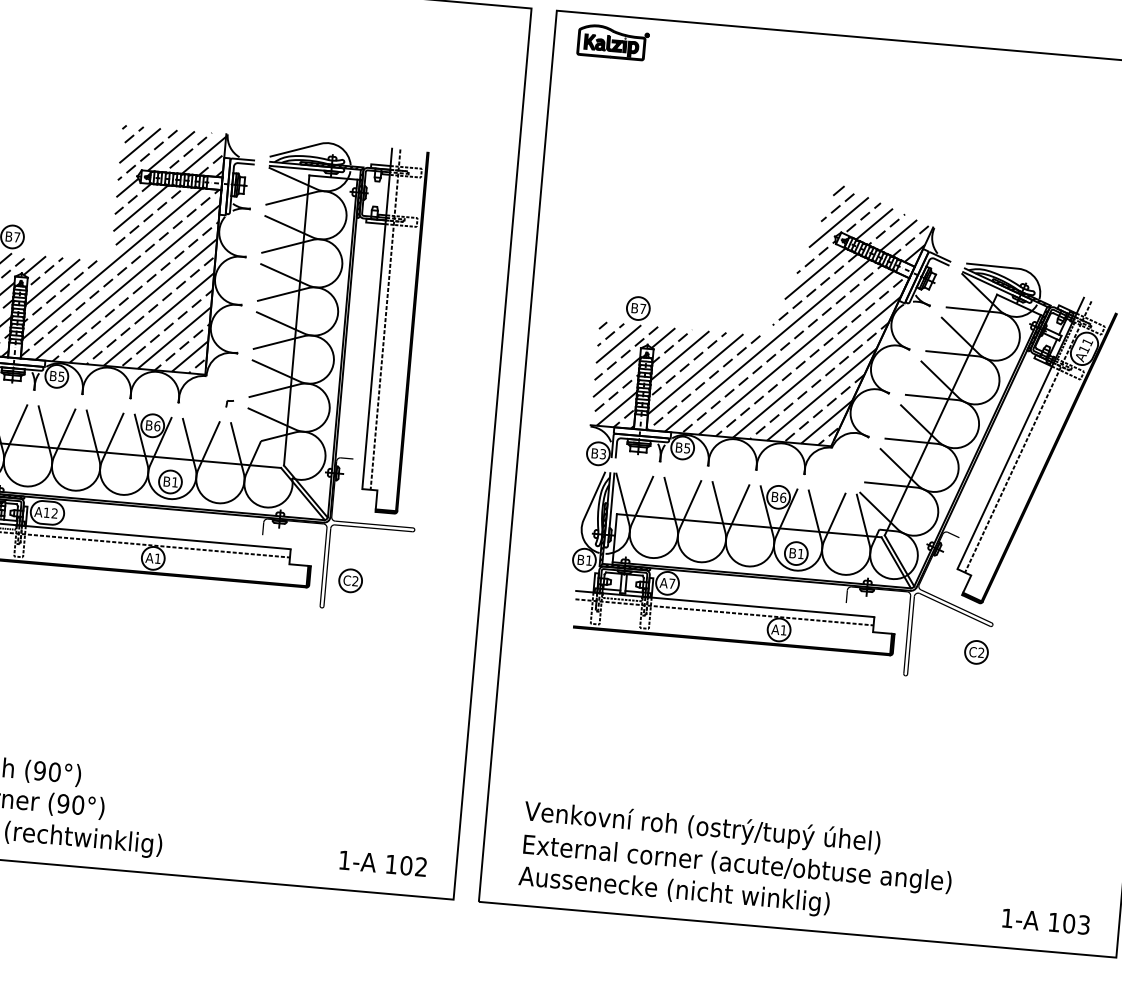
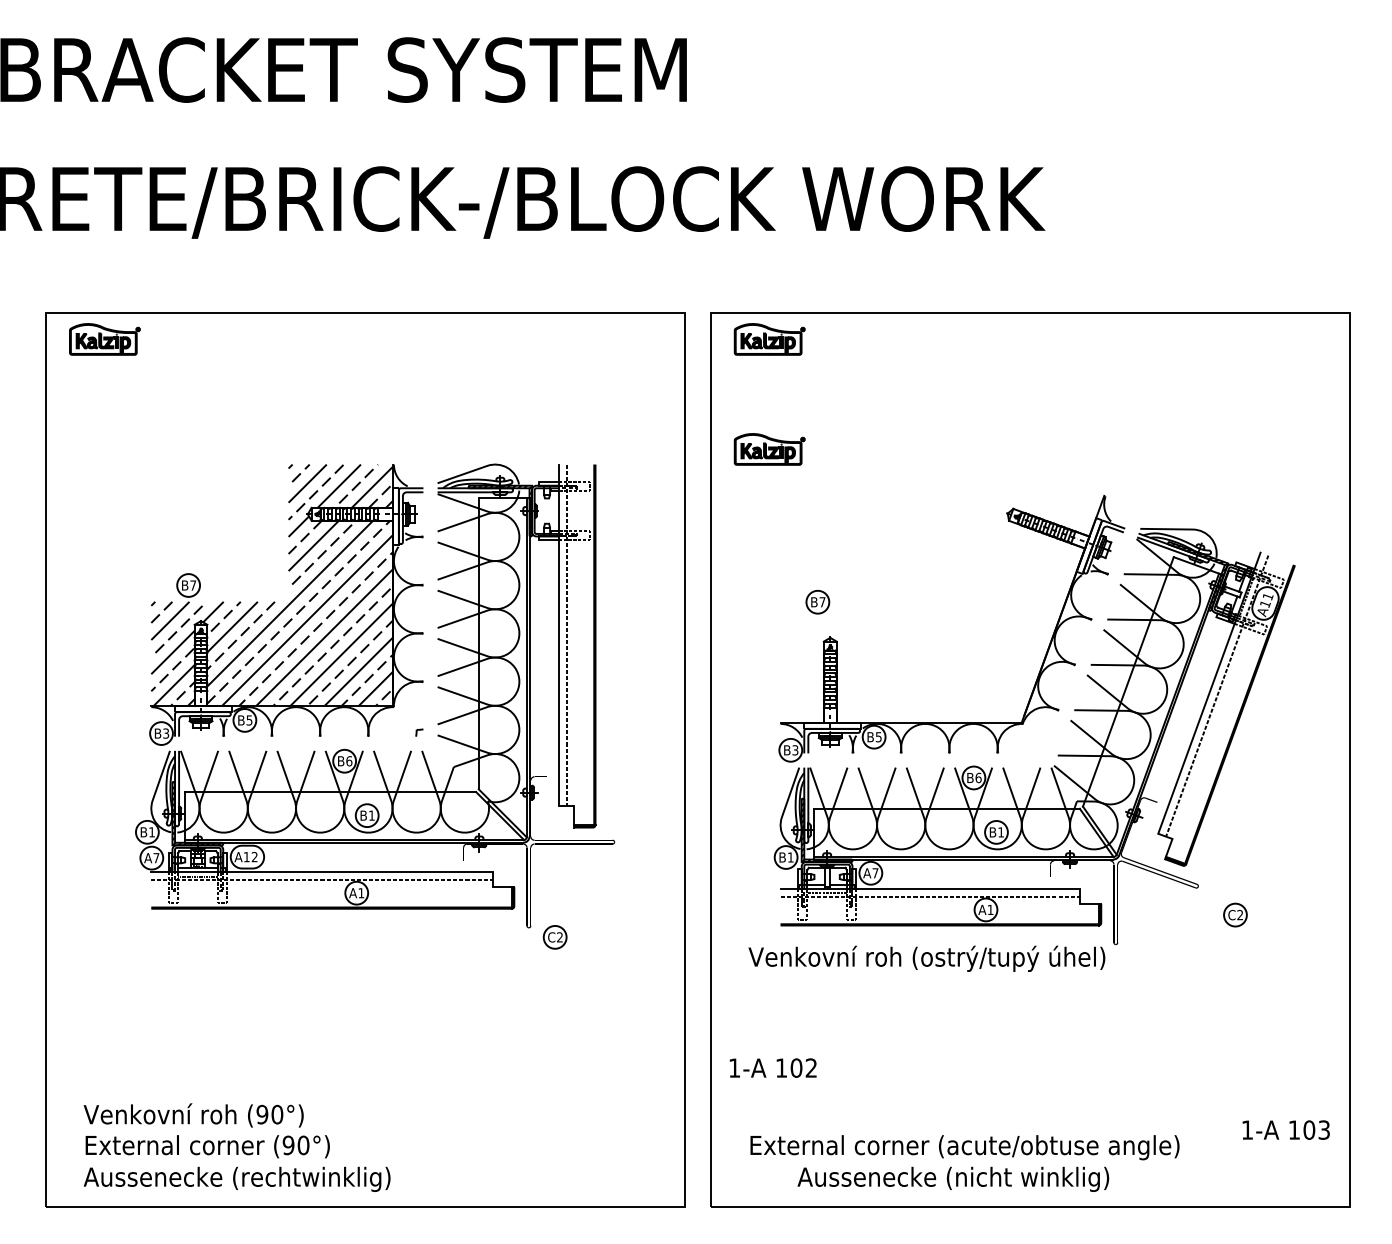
part: (603, 152) -> (769, 449), added
hatch: (760, 309) -> (939, 592), removed
part: (349, 580) -> (554, 937), moved
part: (976, 651) -> (1235, 914), moved
text: (702, 827) -> (926, 958), moved
text: (382, 863) -> (772, 1067), moved
text: (674, 890) -> (953, 1178), moved
text: (1045, 921) -> (1285, 1129), moved

